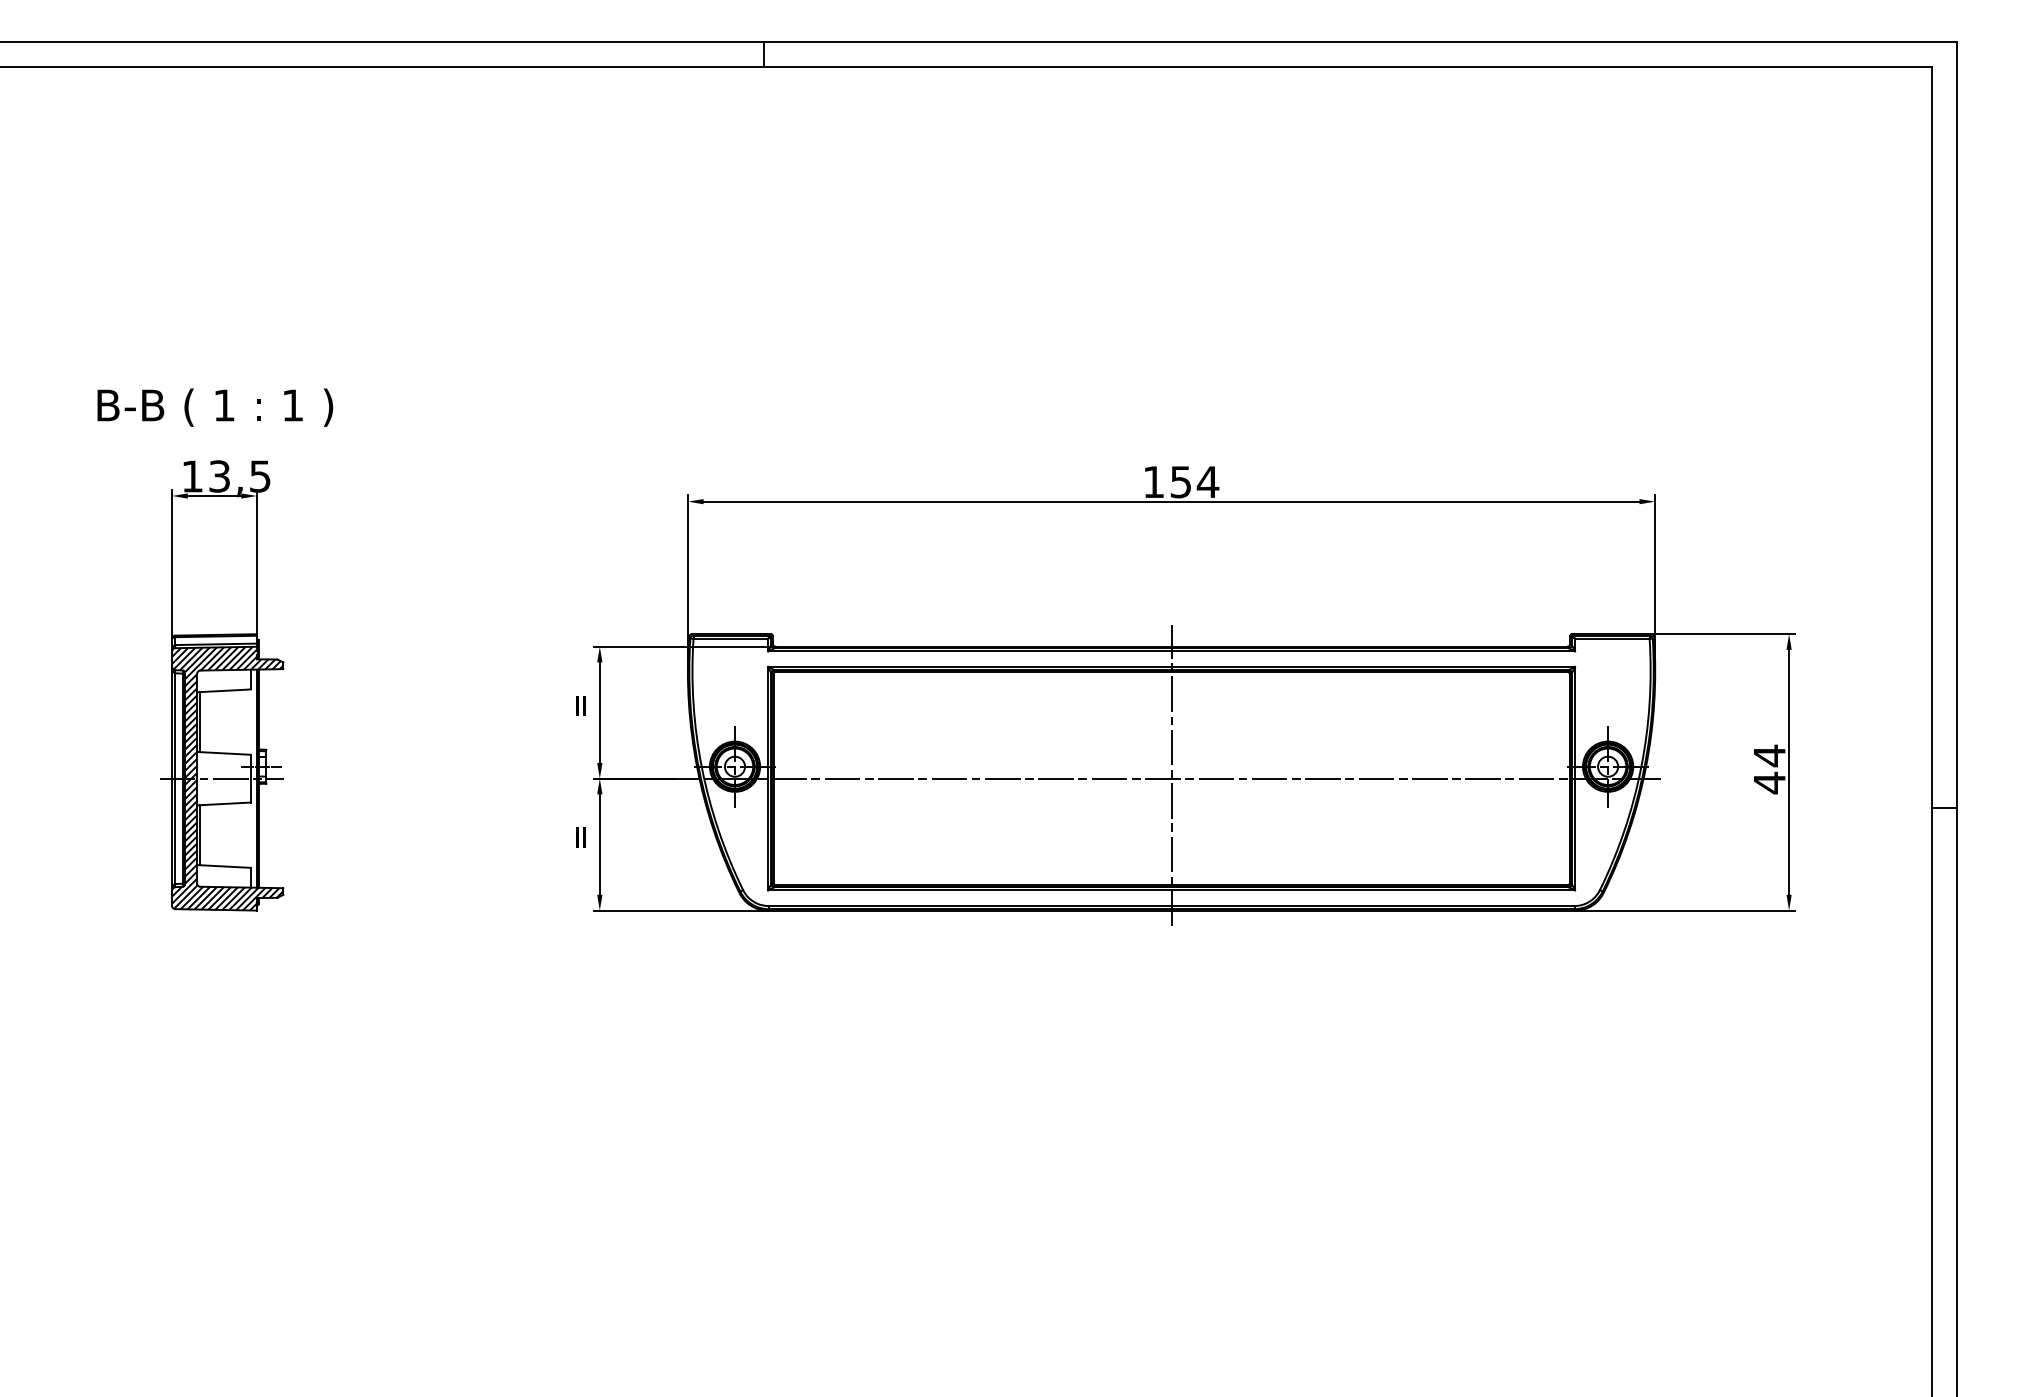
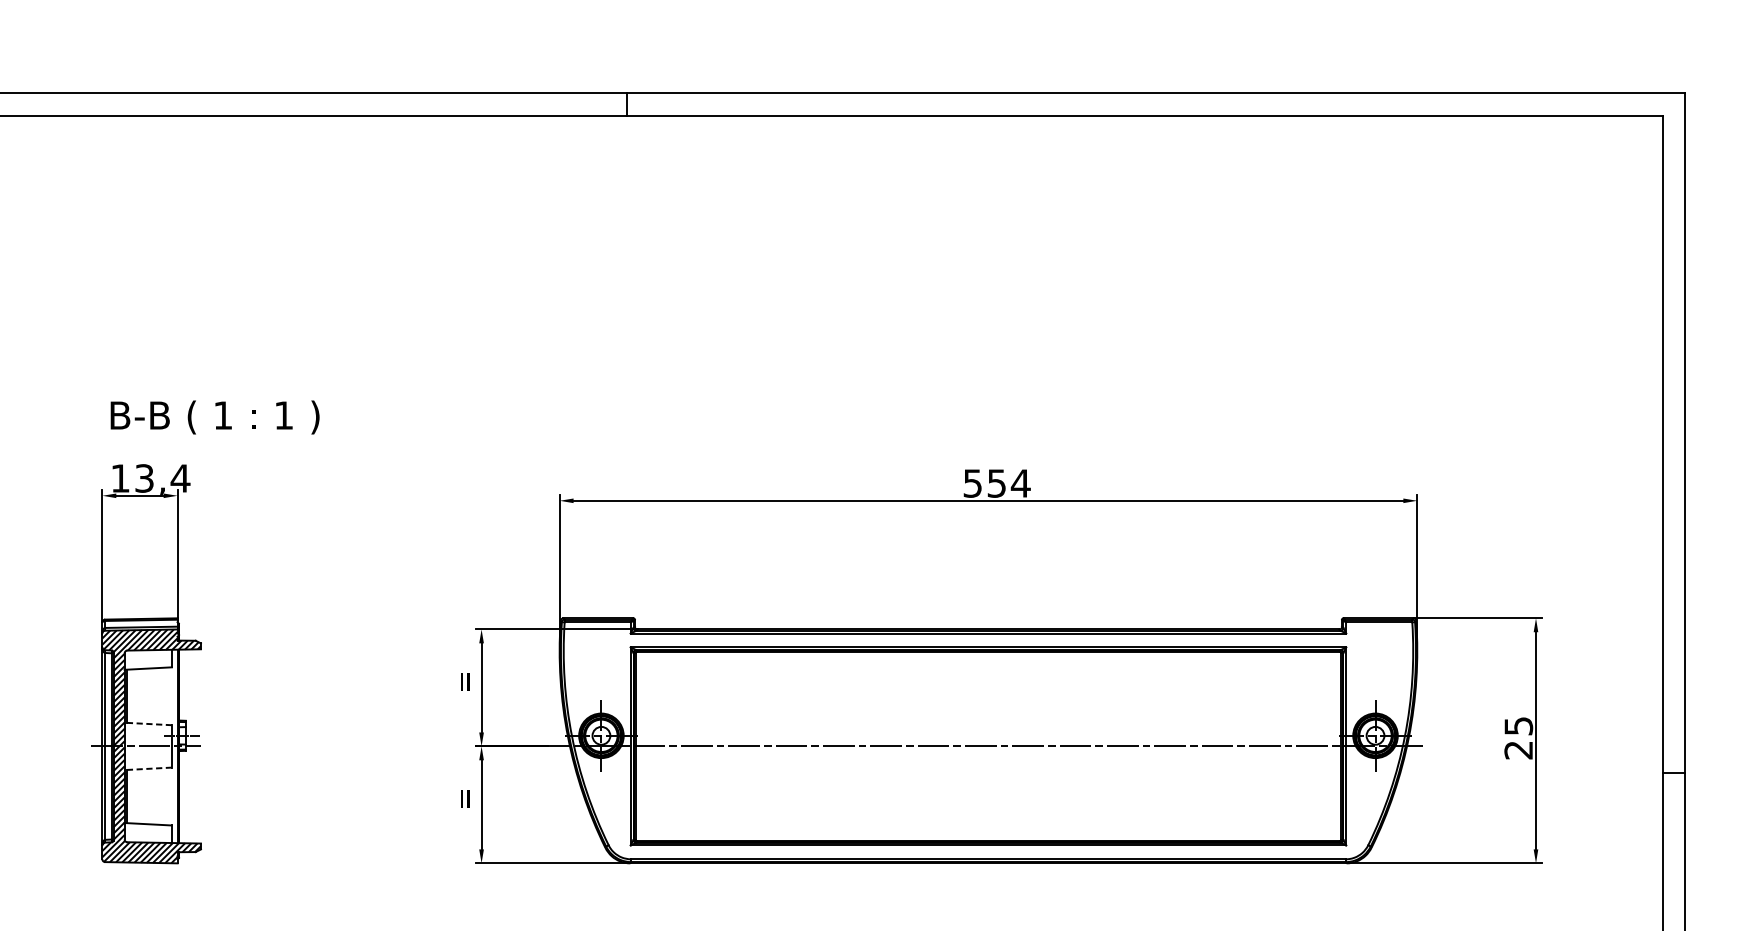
text: (215, 407) -> (215, 417), moved
text: (260, 476) -> (180, 478), 13,5 -> 13,4
text: (1153, 482) -> (972, 483), 154 -> 554
line: (223, 753) -> (147, 724), solid -> dashed
text: (1769, 769) -> (1518, 738), 44 -> 25
line: (1171, 775) -> (988, 743), removed
line: (223, 803) -> (147, 768), solid -> dashed

